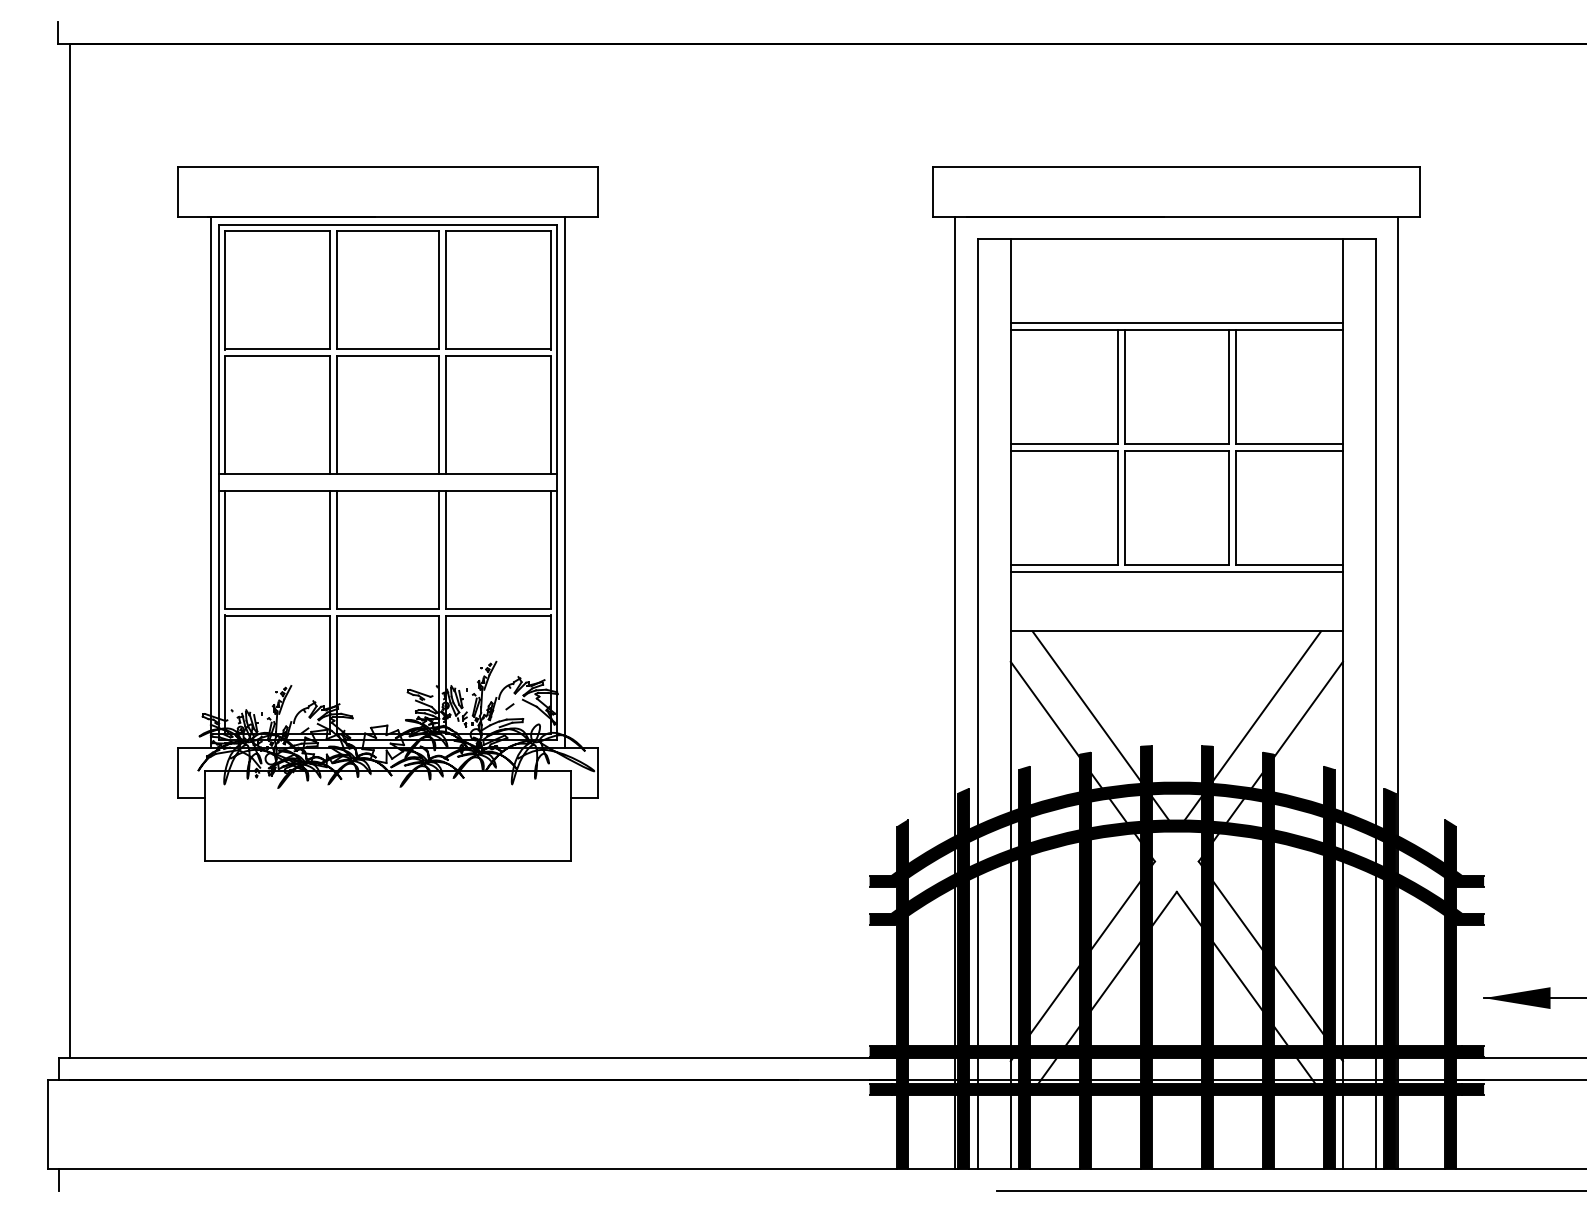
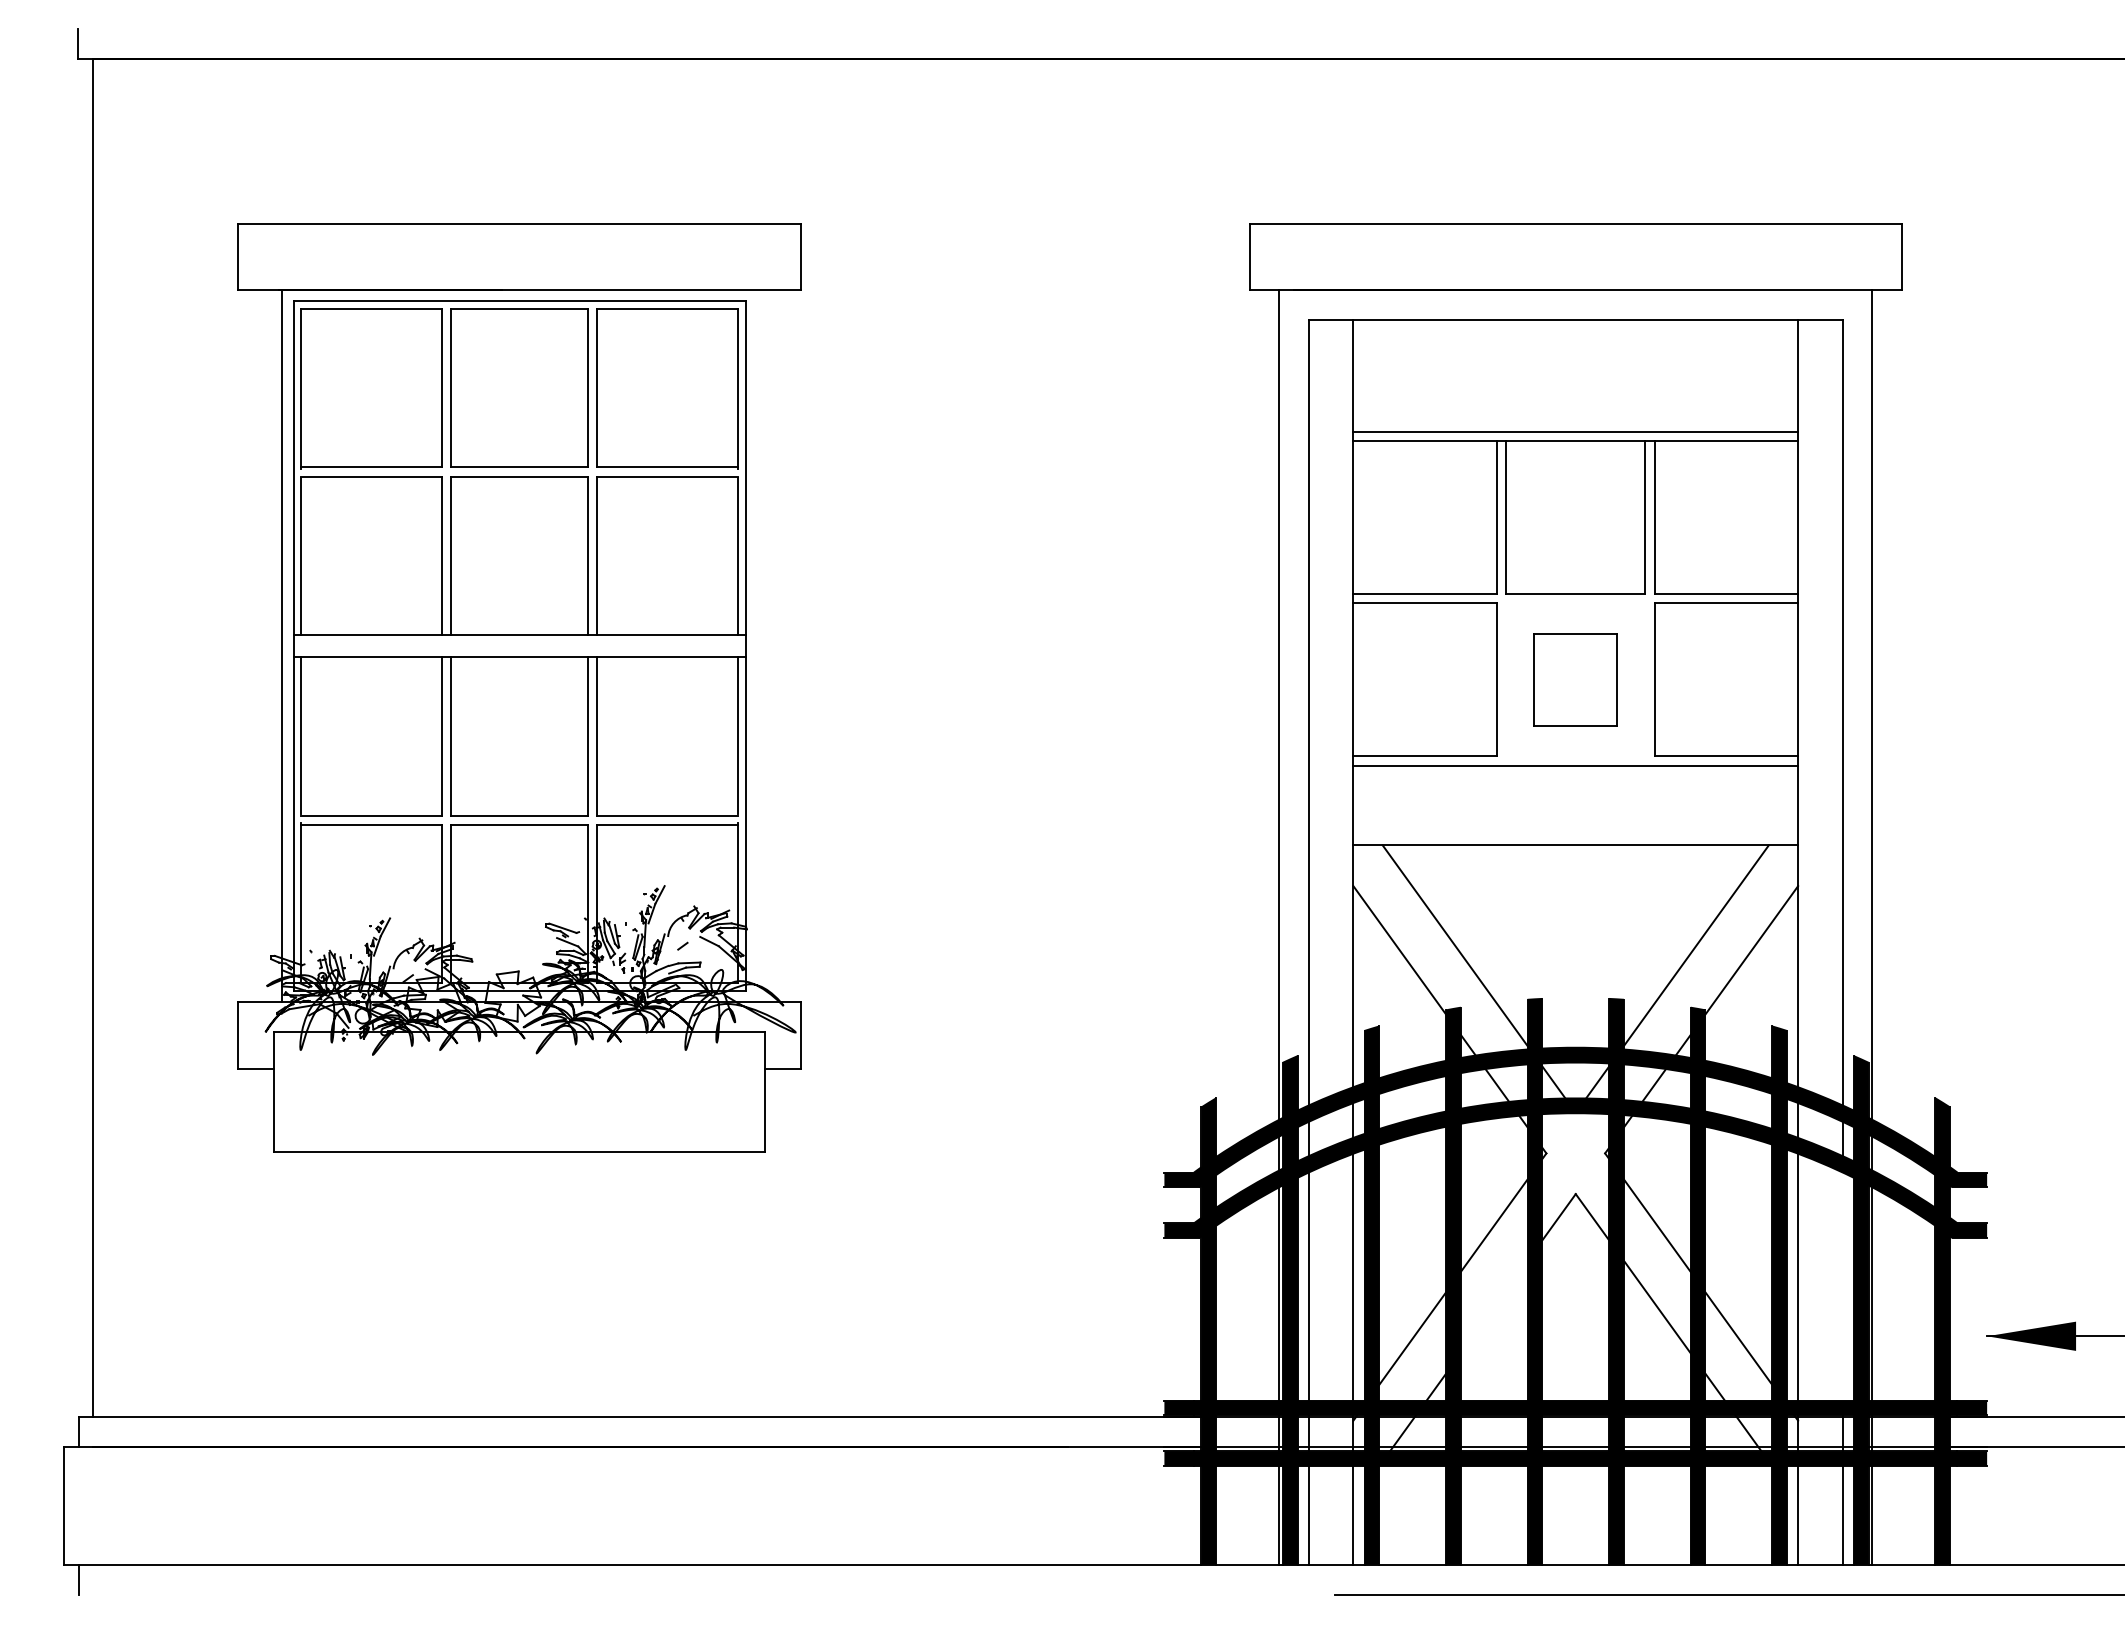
line: (564, 482) -> (756, 645), removed
part: (1176, 507) -> (1575, 679), size x0.6
line: (1376, 960) -> (1842, 1286), removed
line: (1115, 975) -> (1493, 1306), removed

